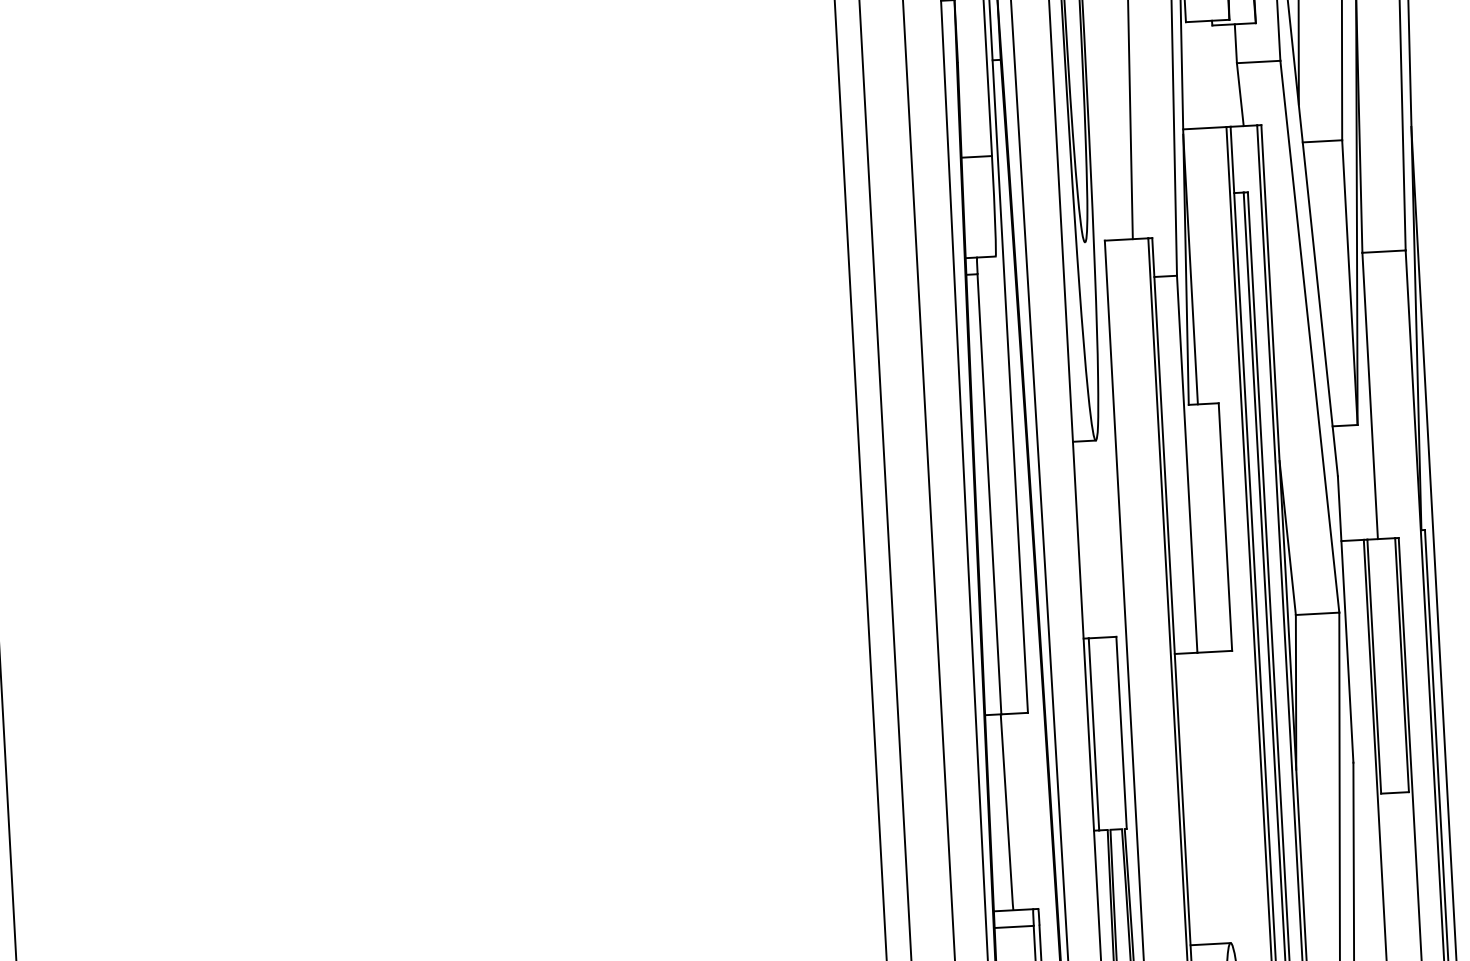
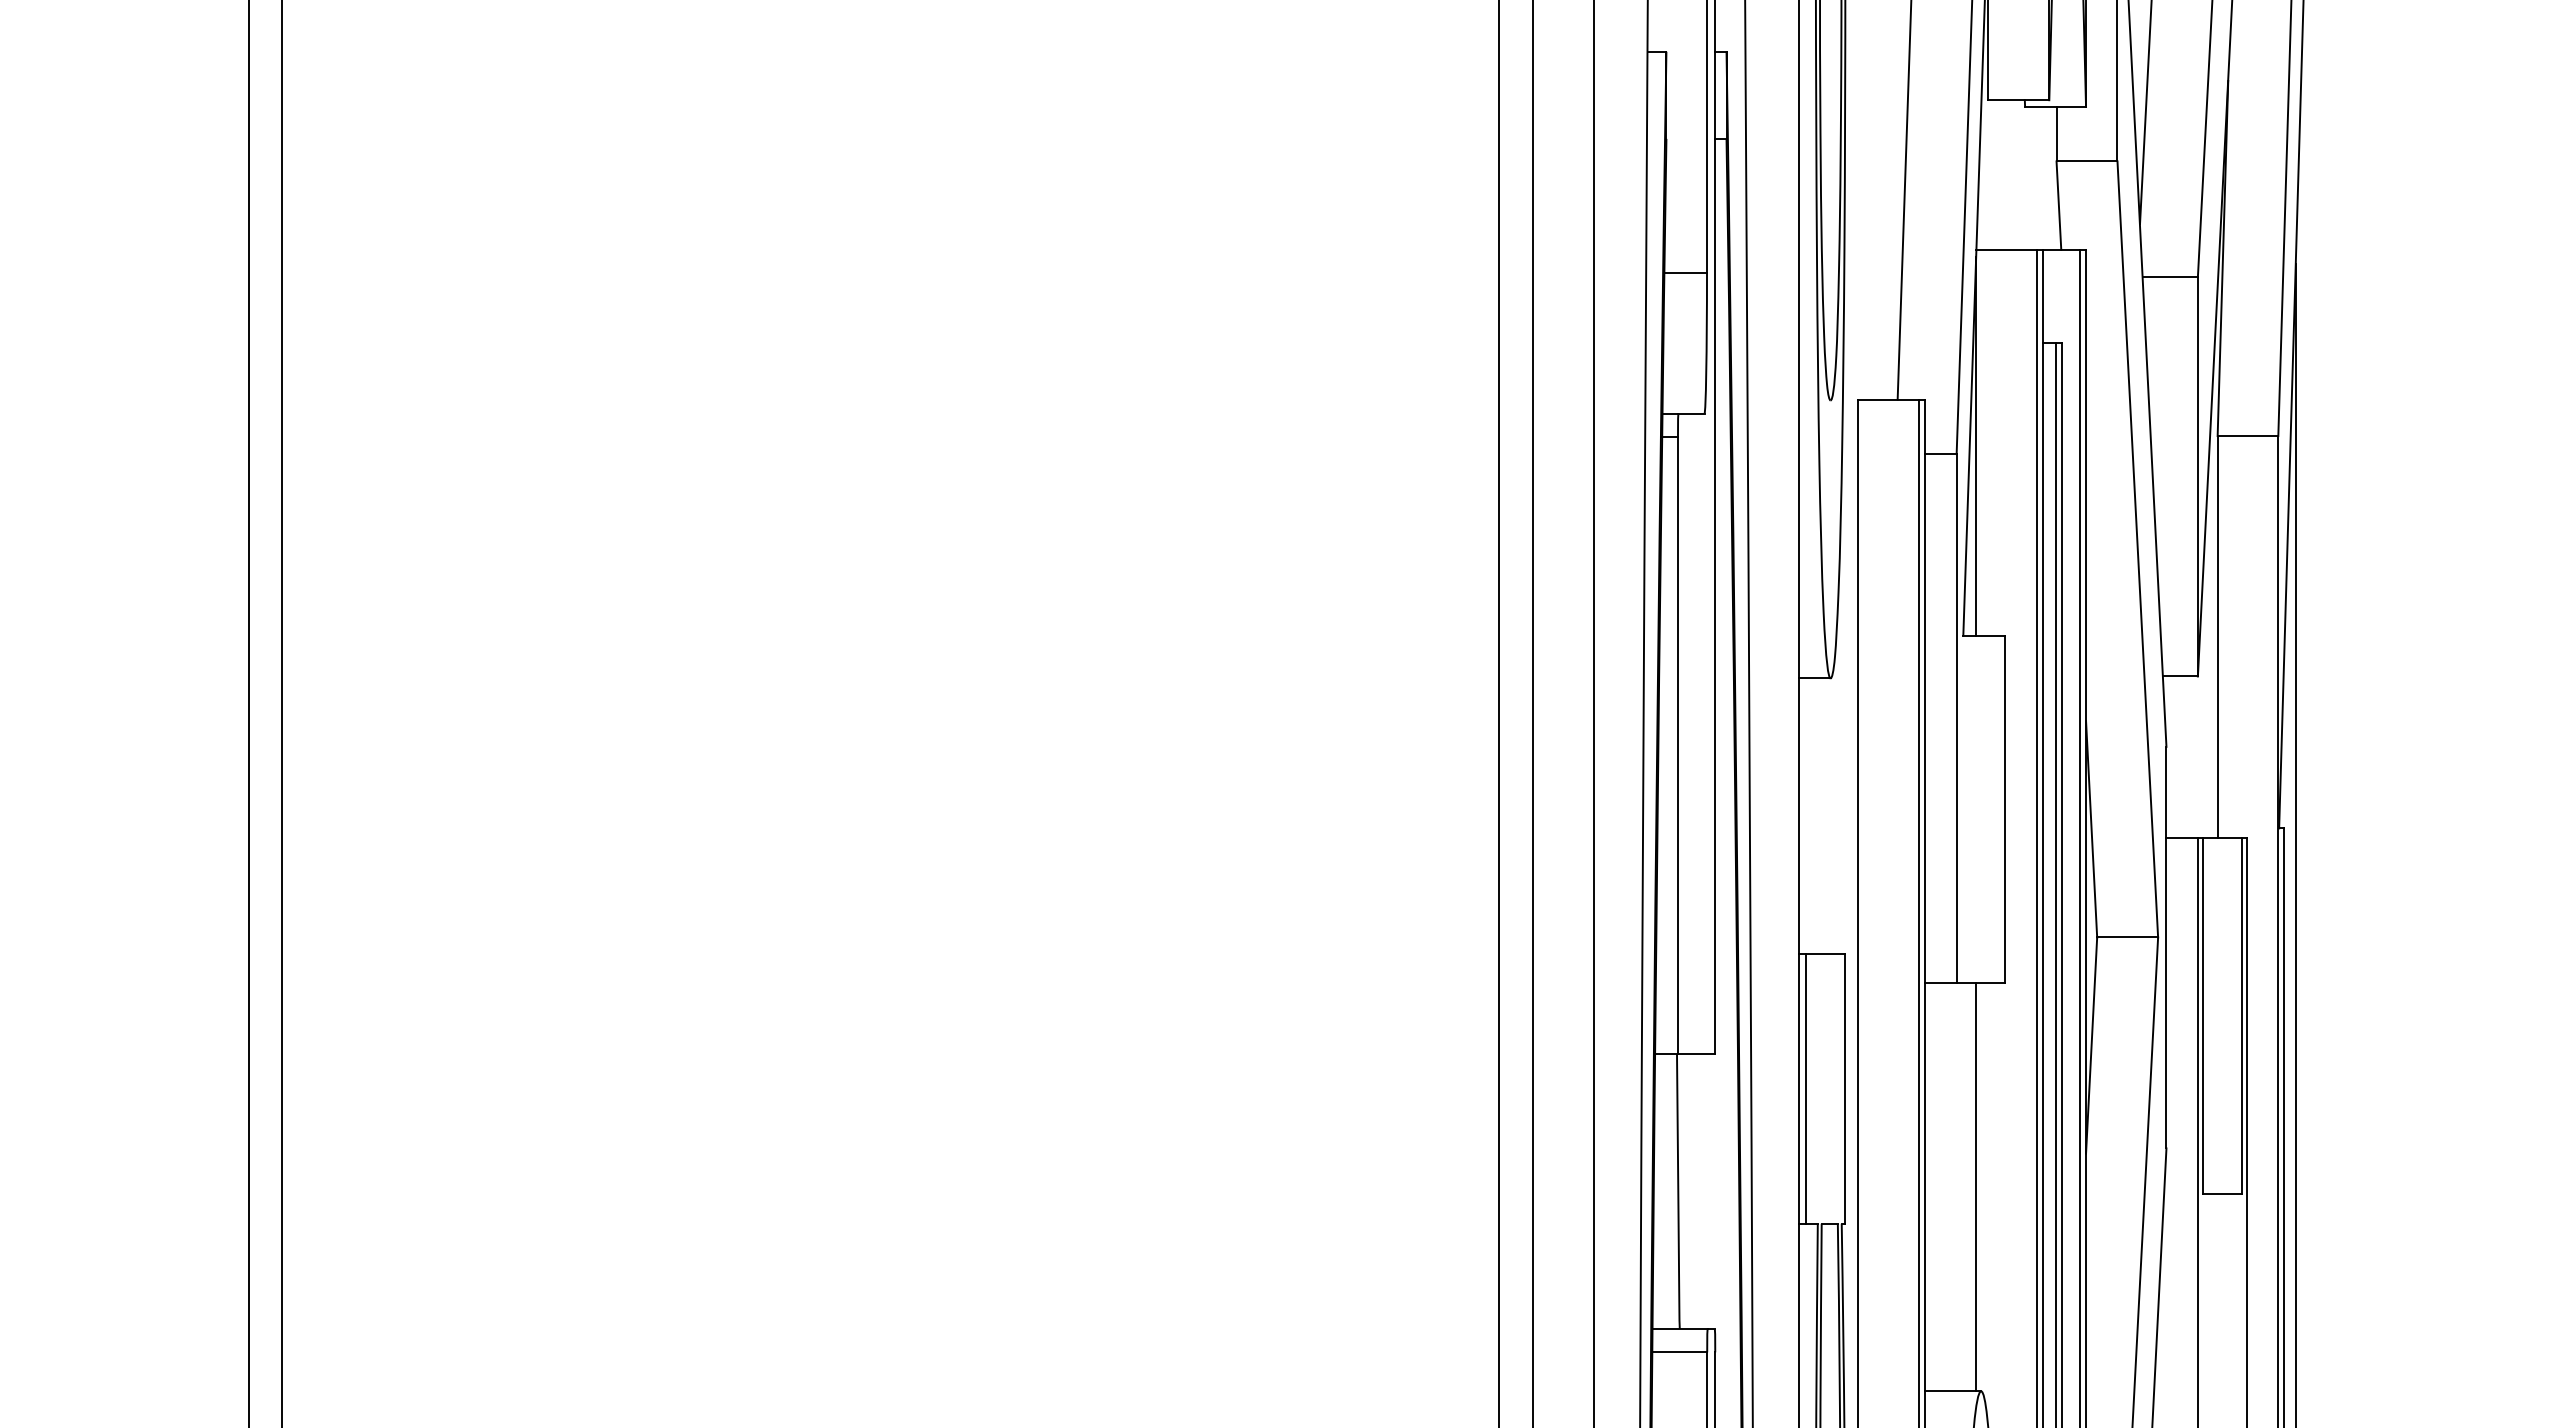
line: (1219, 797) -> (1976, 1186), added

